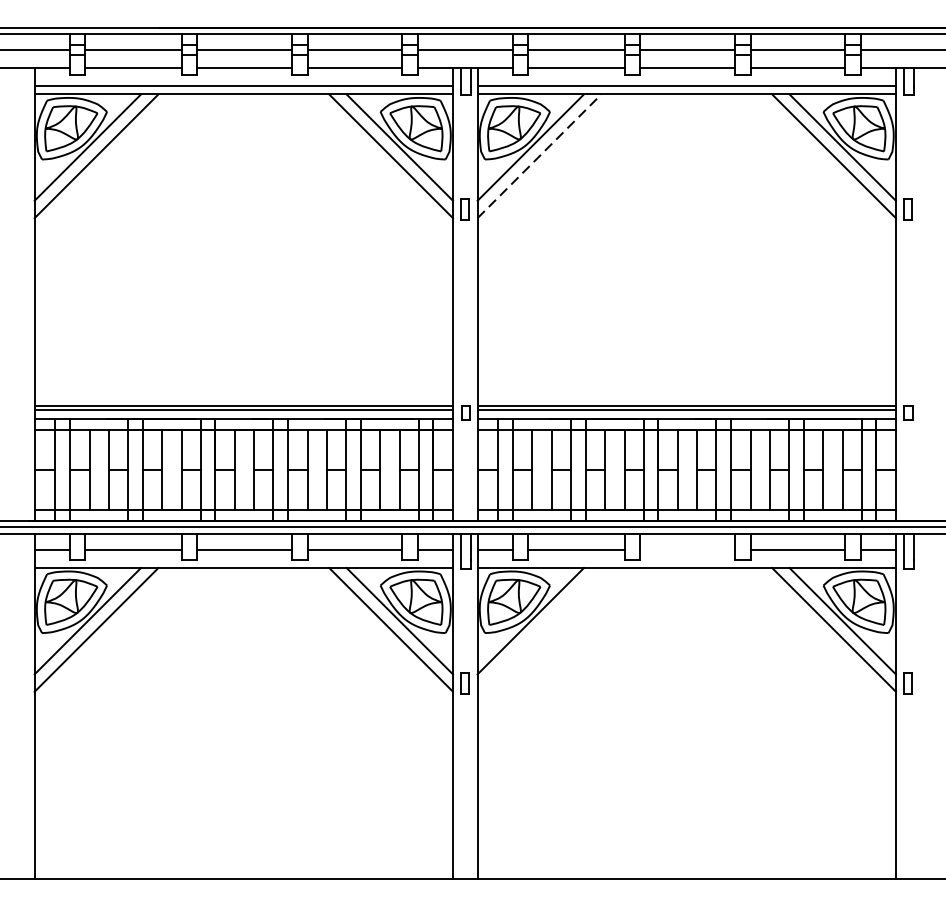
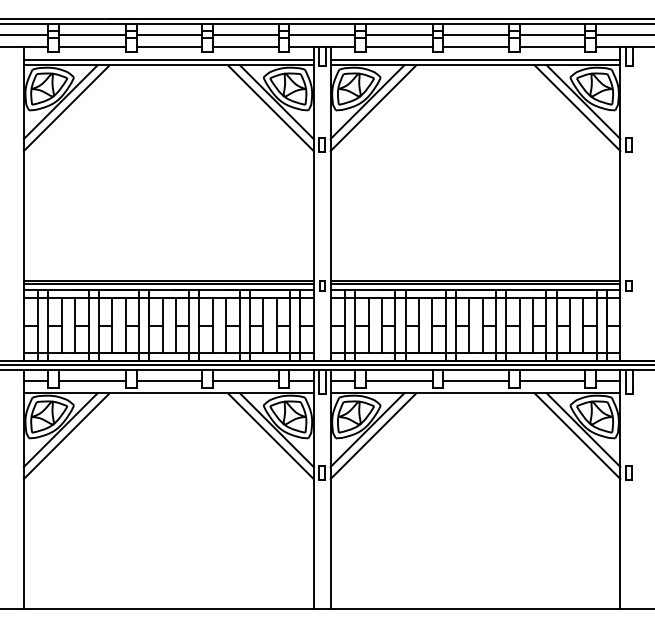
line: (539, 156) -> (373, 108), dashed -> solid
line: (686, 549) -> (475, 380), added
line: (539, 630) -> (373, 436), added

